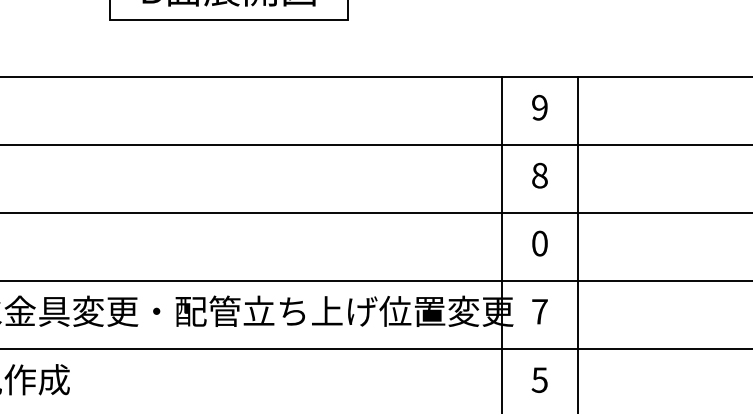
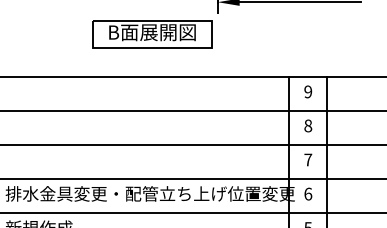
text: (540, 242) -> (308, 159), 0 -> 7
text: (540, 310) -> (308, 193), 7 -> 6

